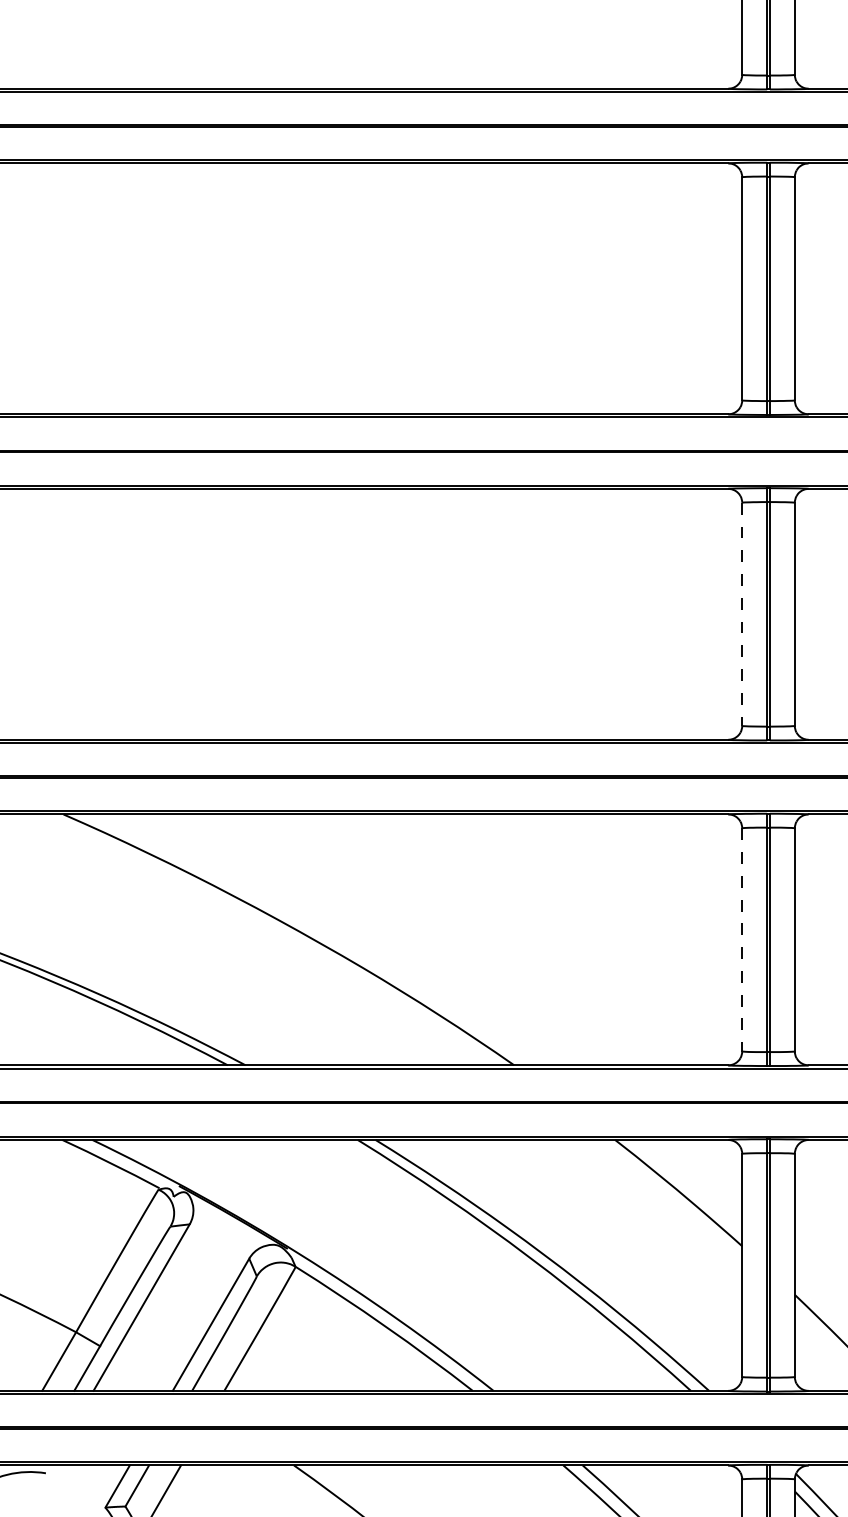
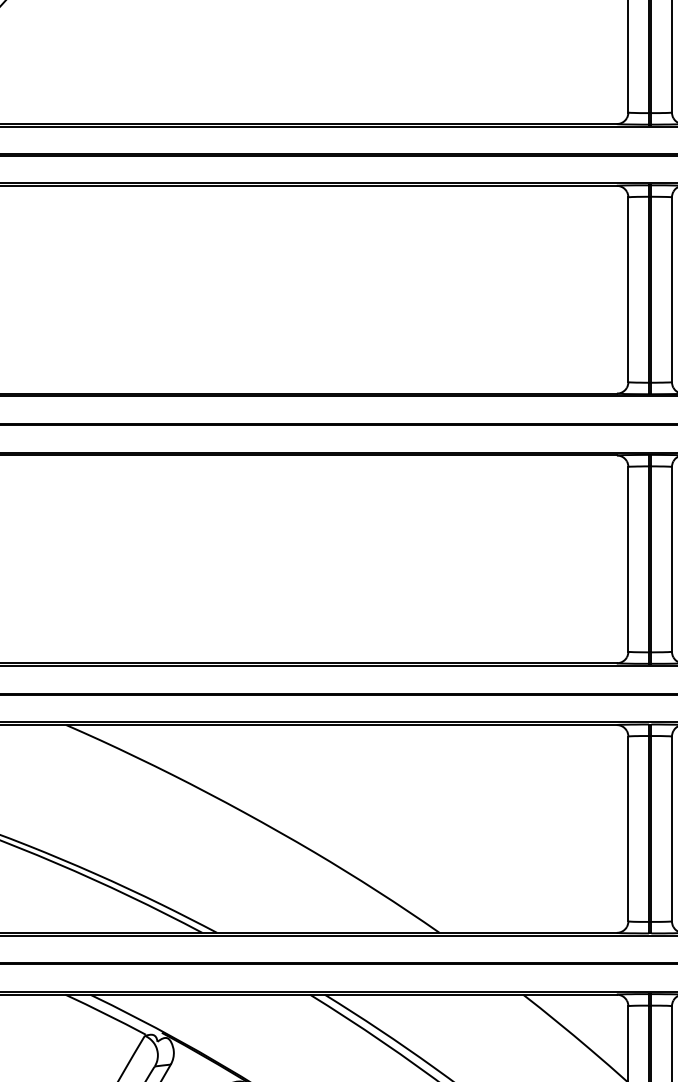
line: (742, 614) -> (628, 559), dashed -> solid
line: (742, 939) -> (628, 828), dashed -> solid

